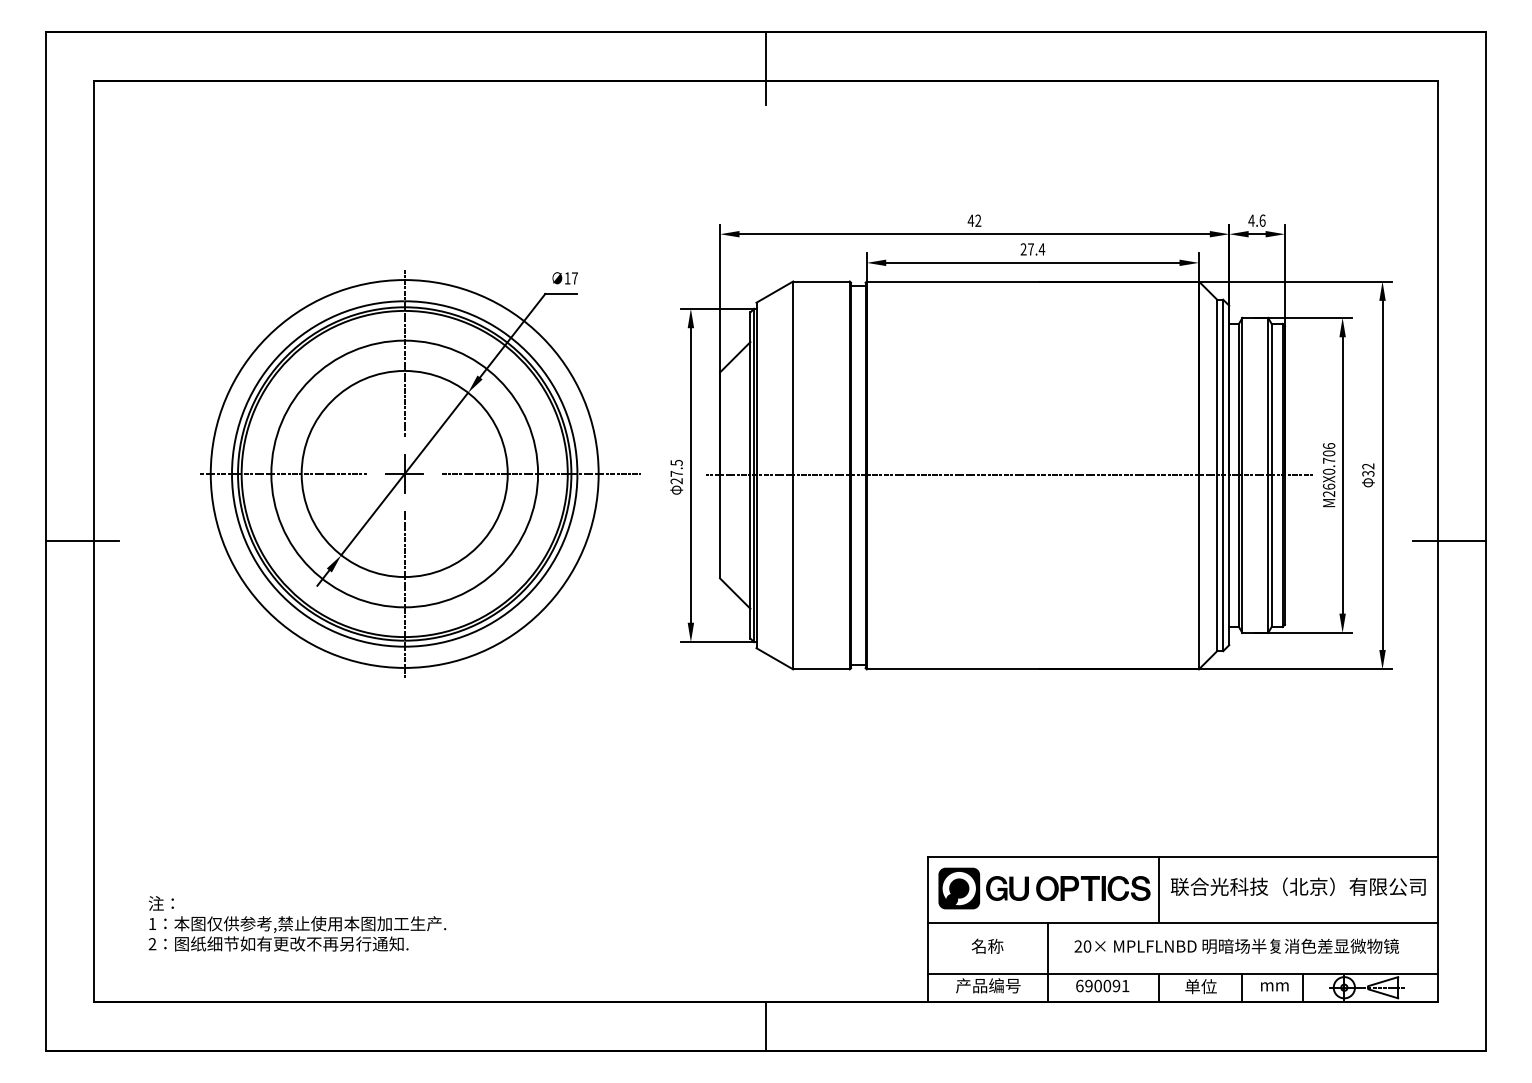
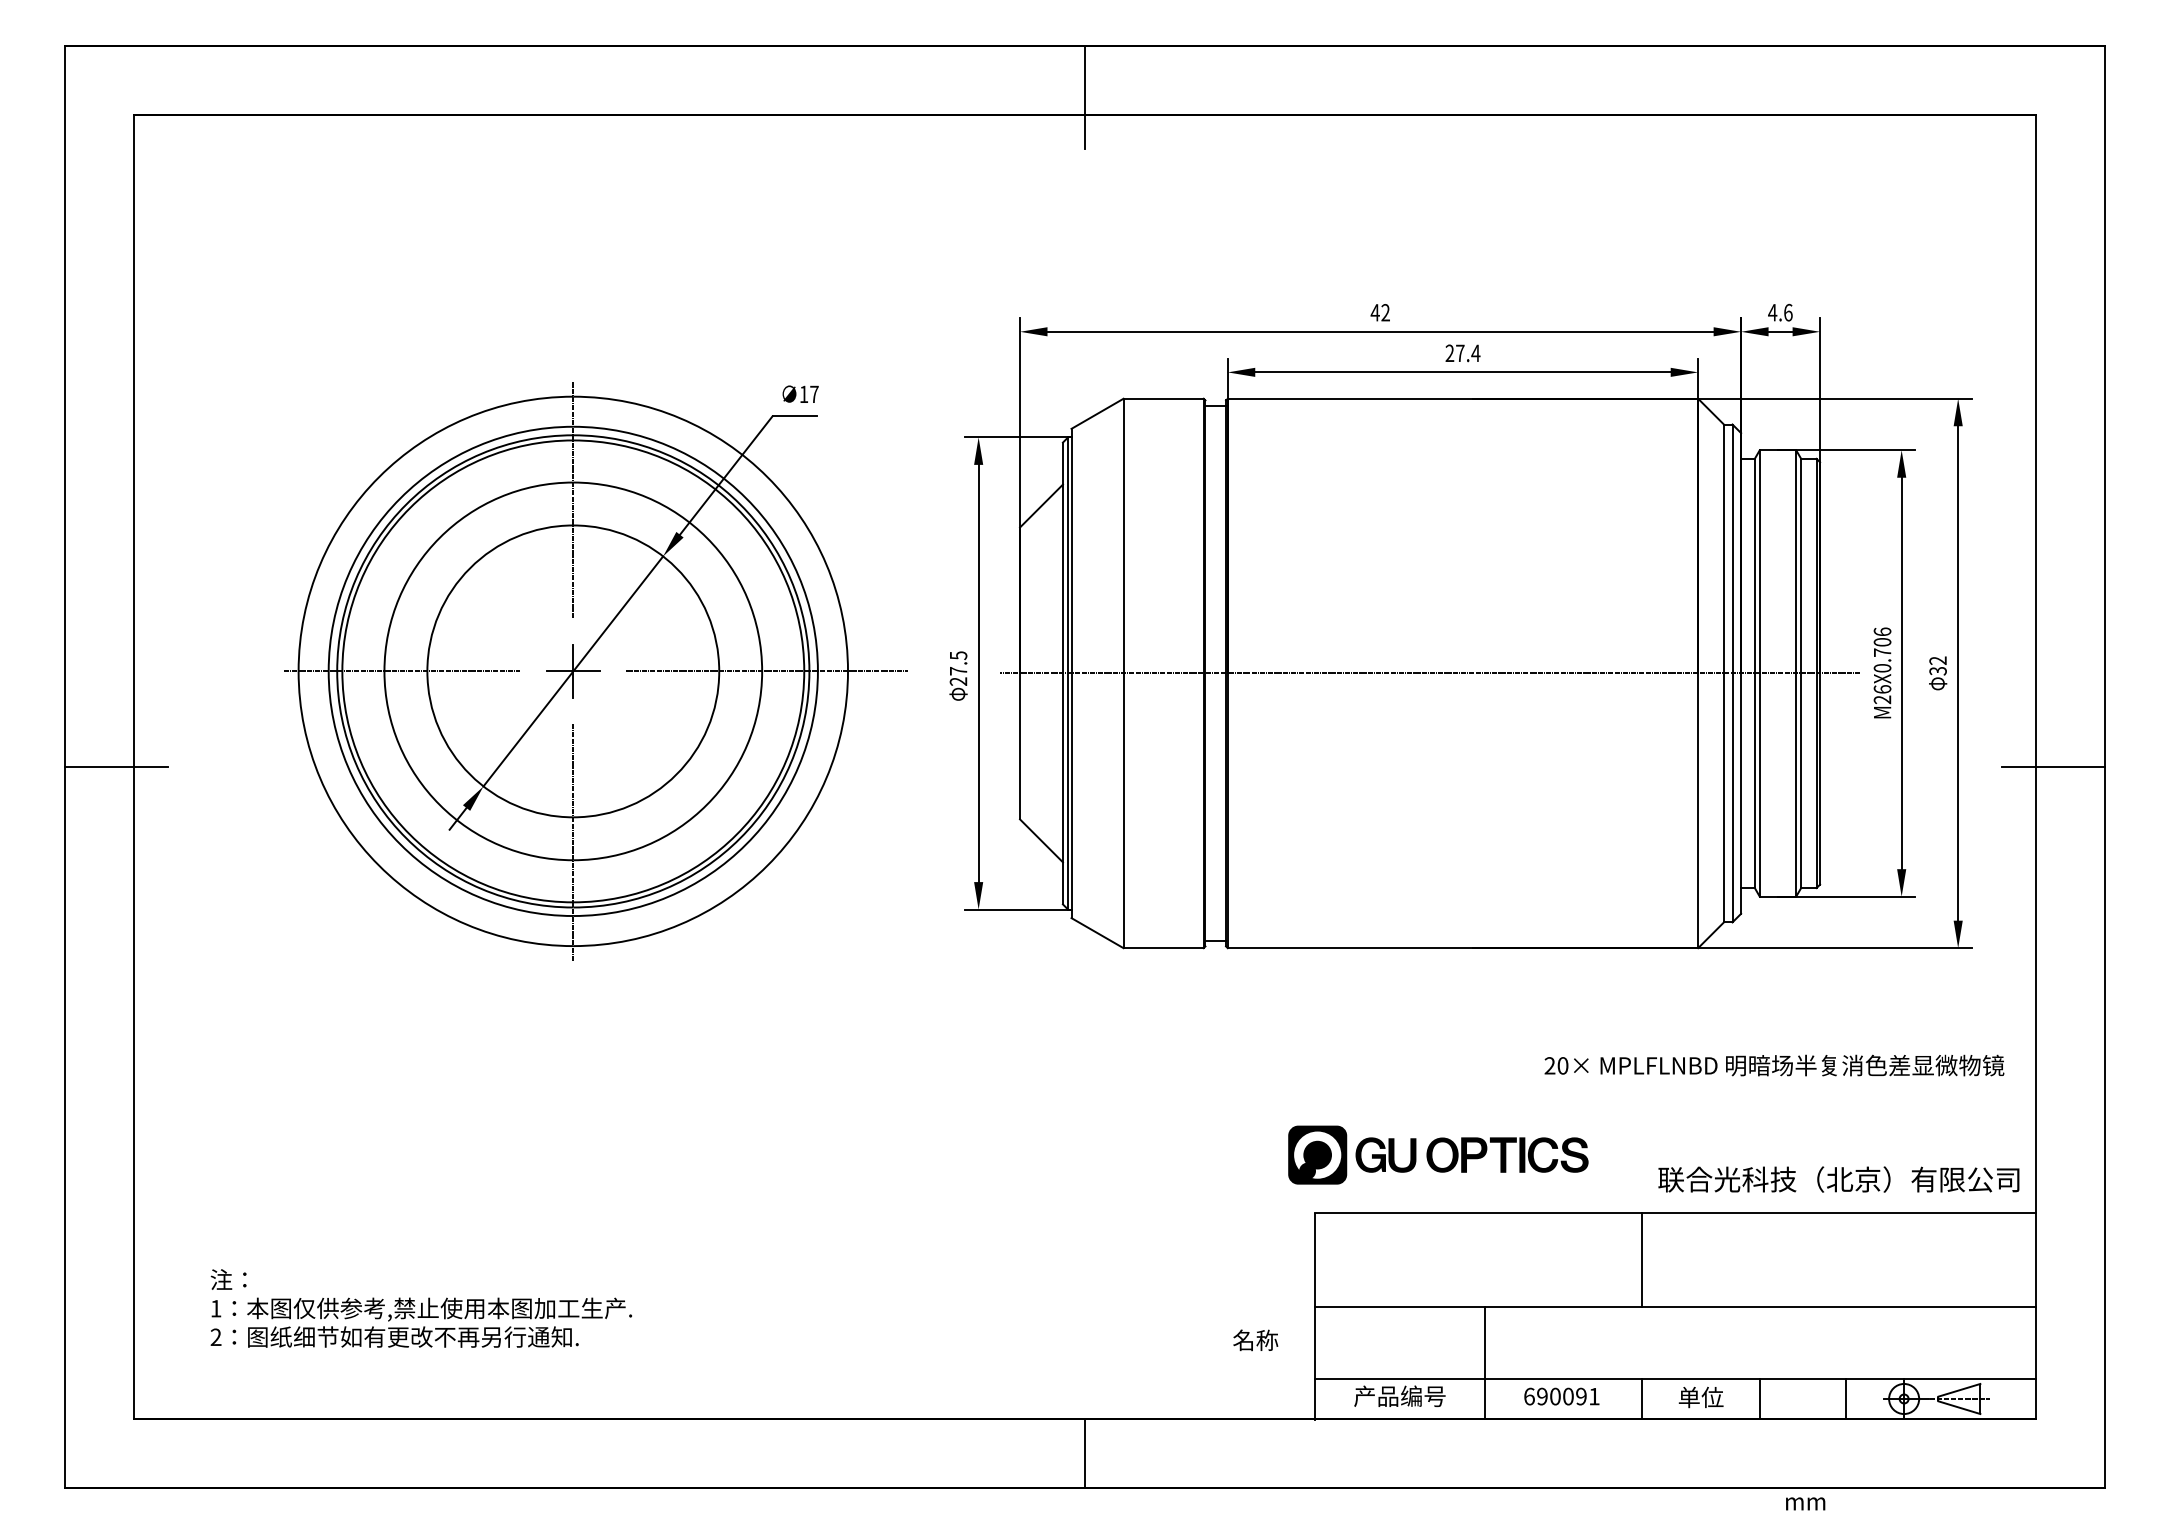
text: (1298, 886) -> (1839, 1179), moved
part: (1044, 888) -> (1438, 1155), moved
text: (987, 945) -> (1255, 1339), moved
text: (1236, 945) -> (1774, 1064), moved
text: (1274, 986) -> (1805, 1503), moved

